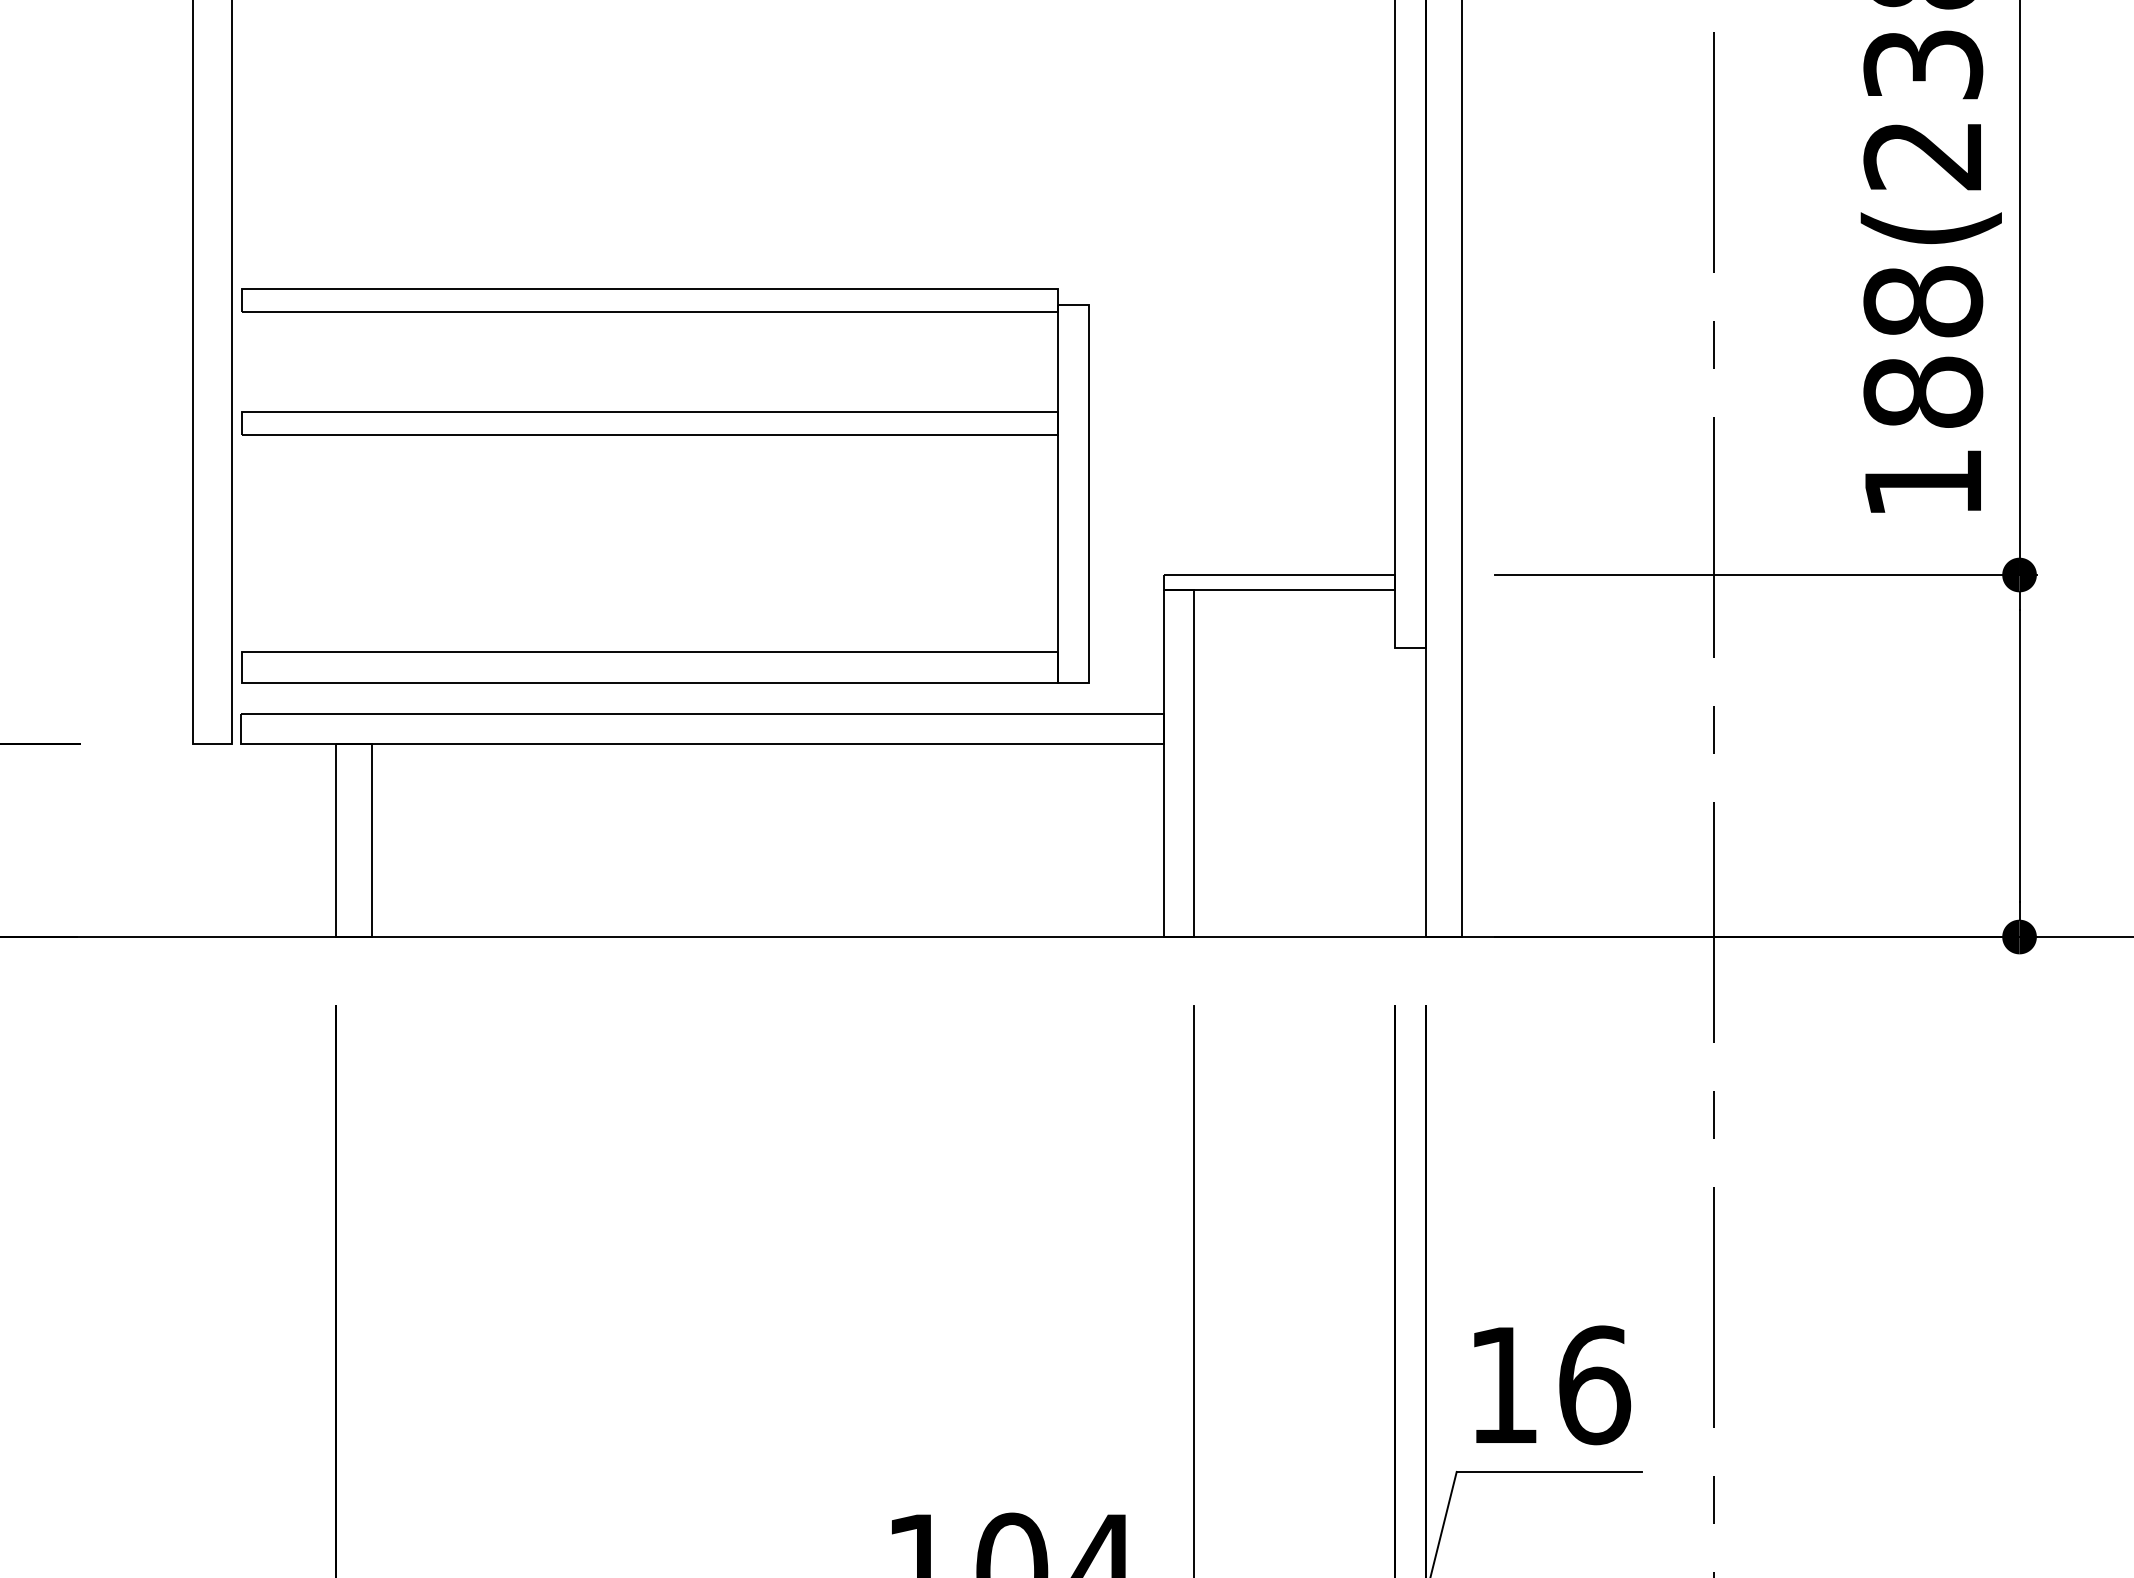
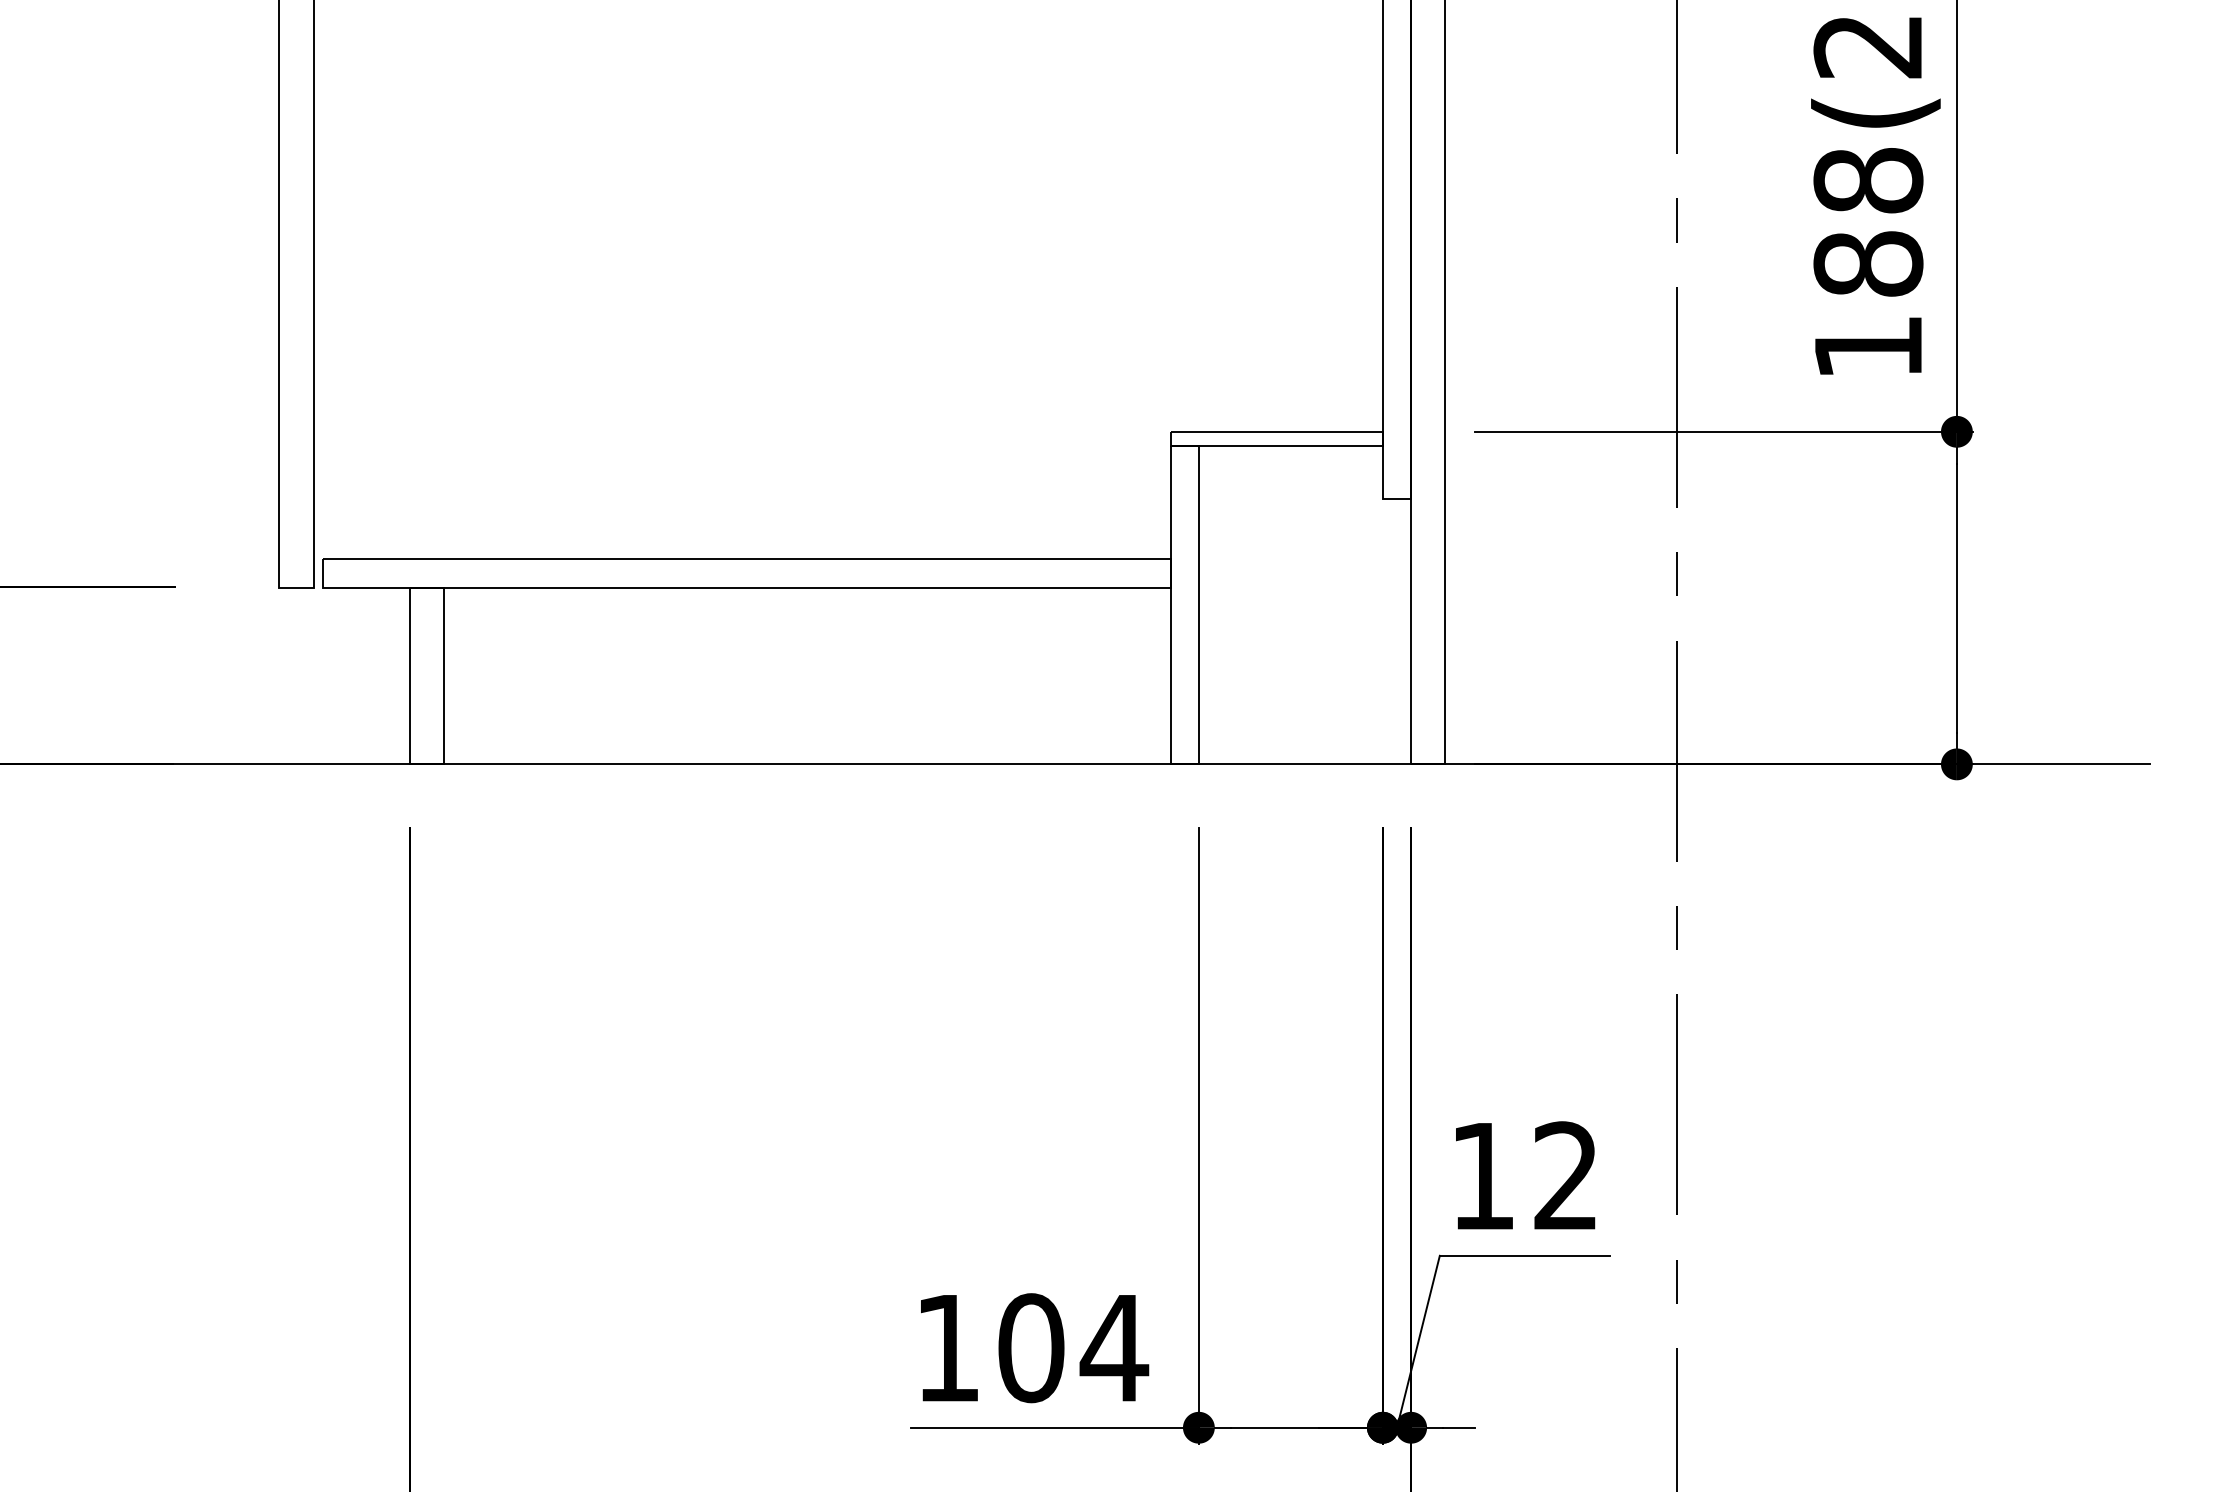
part: (665, 435) -> (712, 303), removed
text: (1594, 1385) -> (1566, 1176), 16 -> 12

